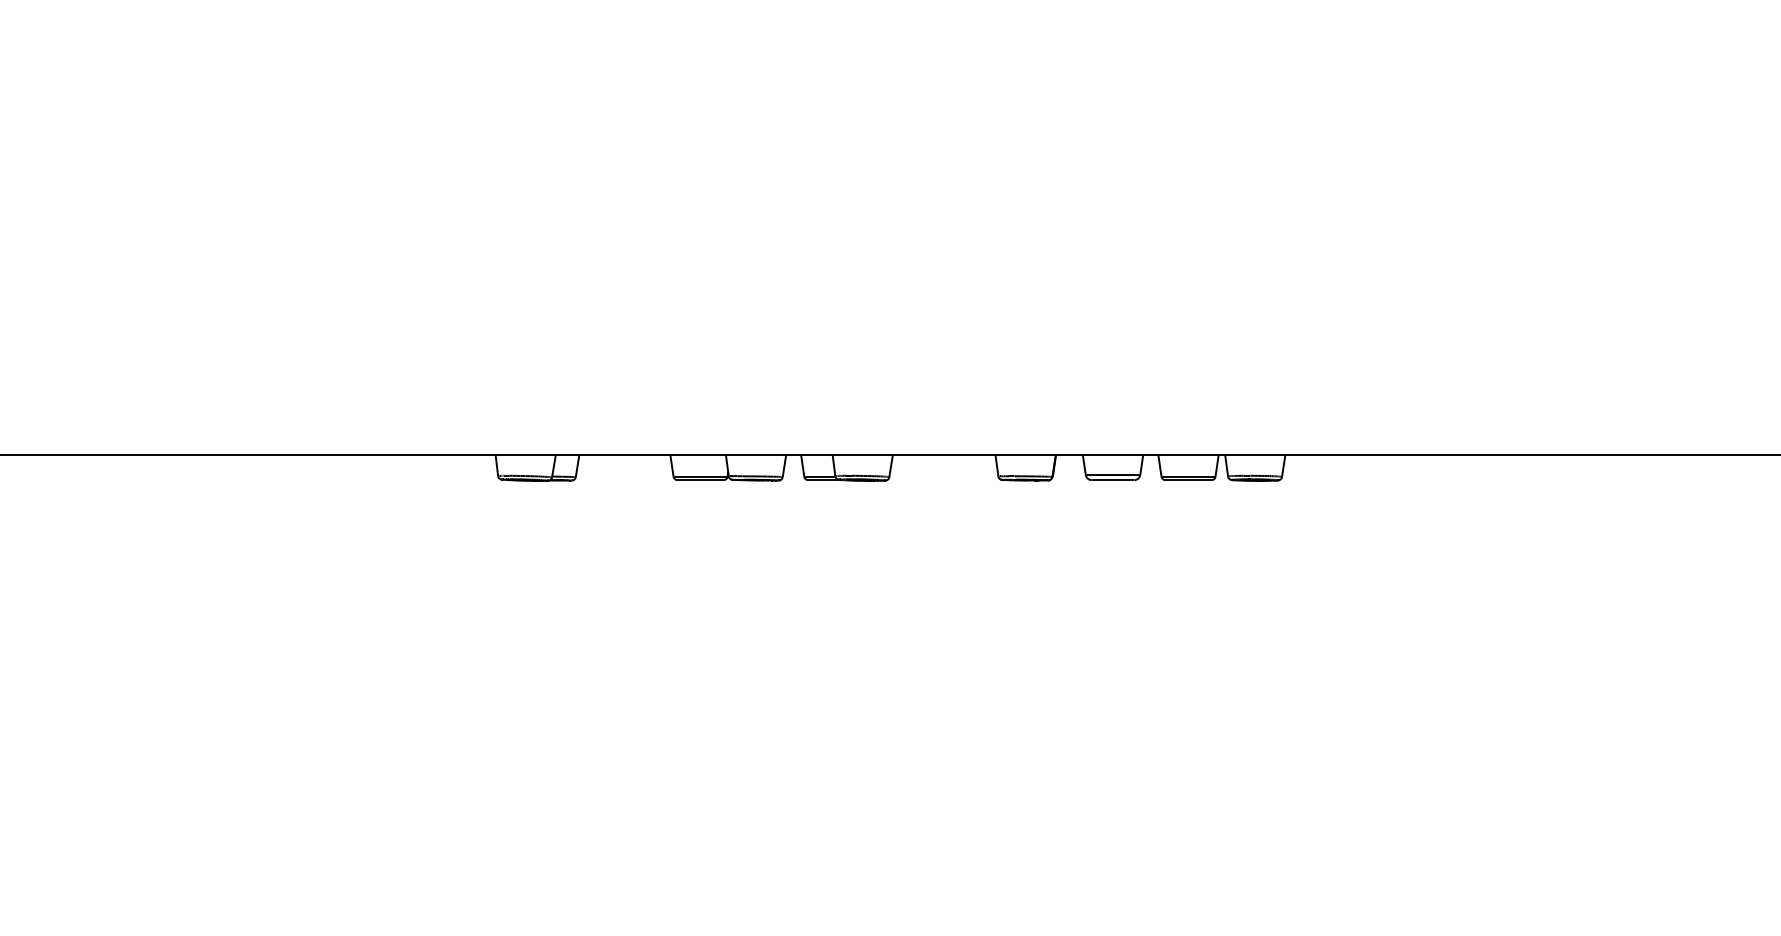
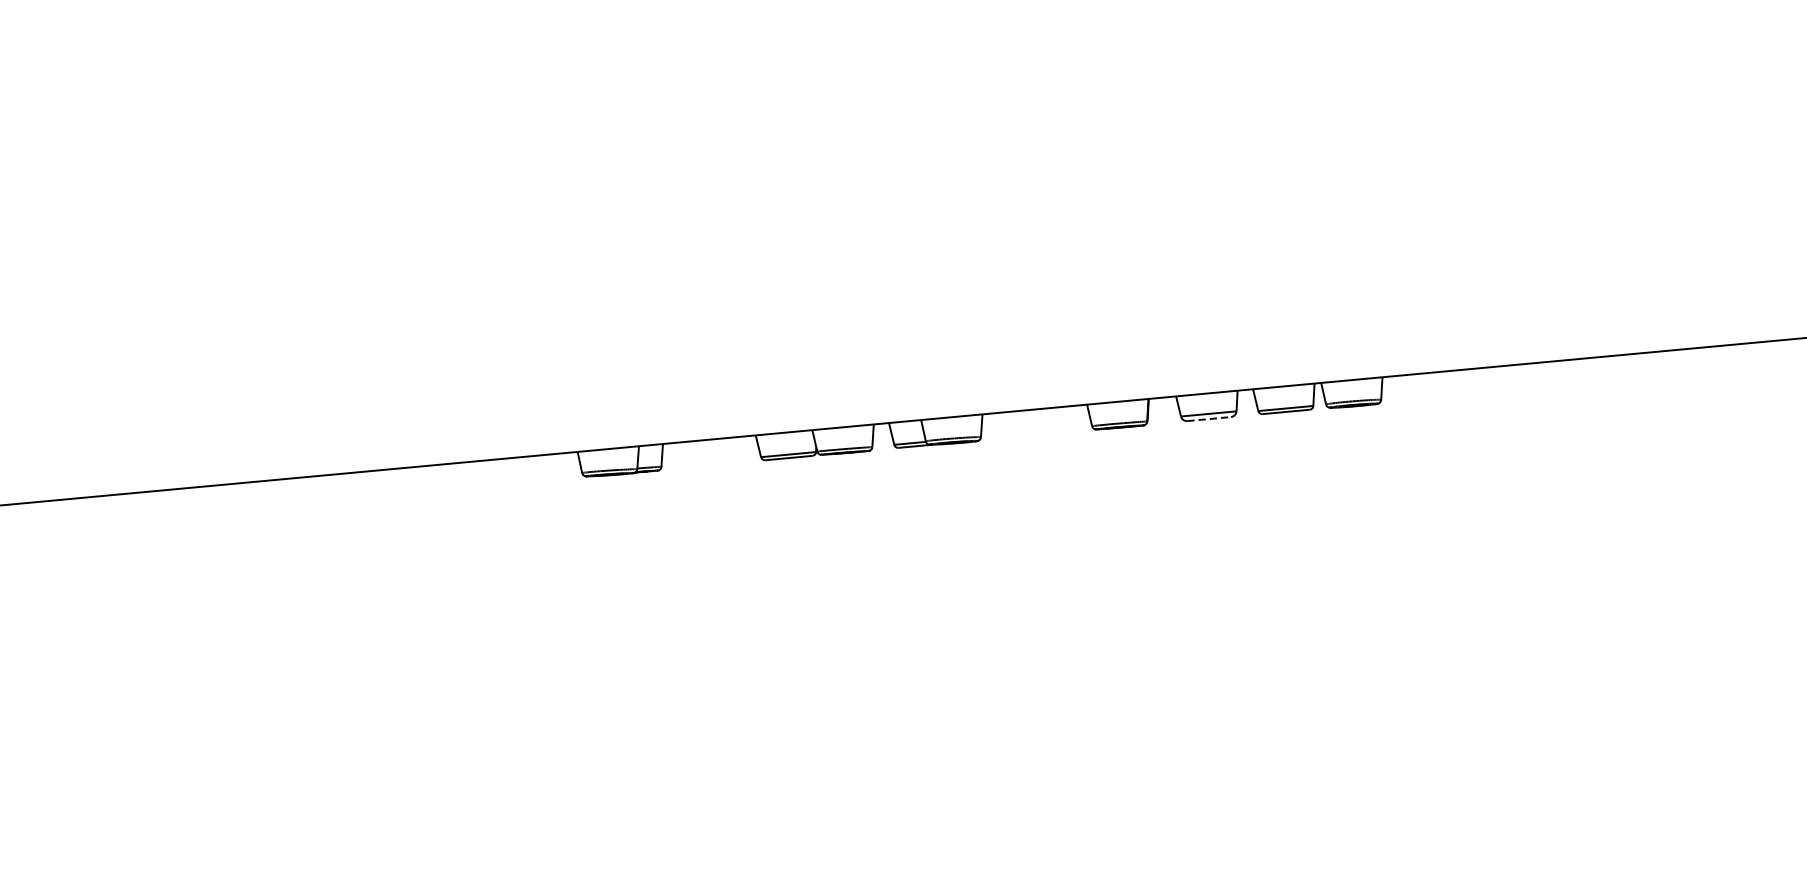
line: (1113, 480) -> (1209, 419), solid -> dashed

